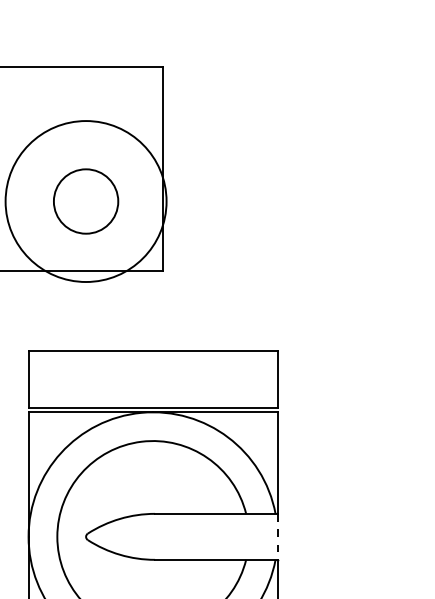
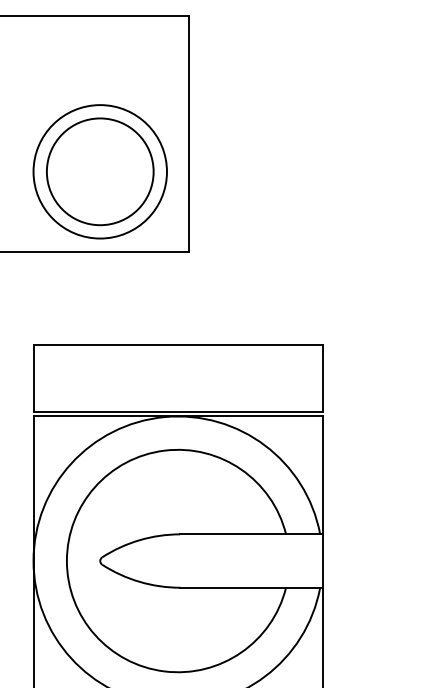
circle: (85, 201) -> (99, 171), size x0.71
circle: (86, 201) -> (100, 171), size x1.43
line: (277, 536) -> (322, 560), dashed -> solid

